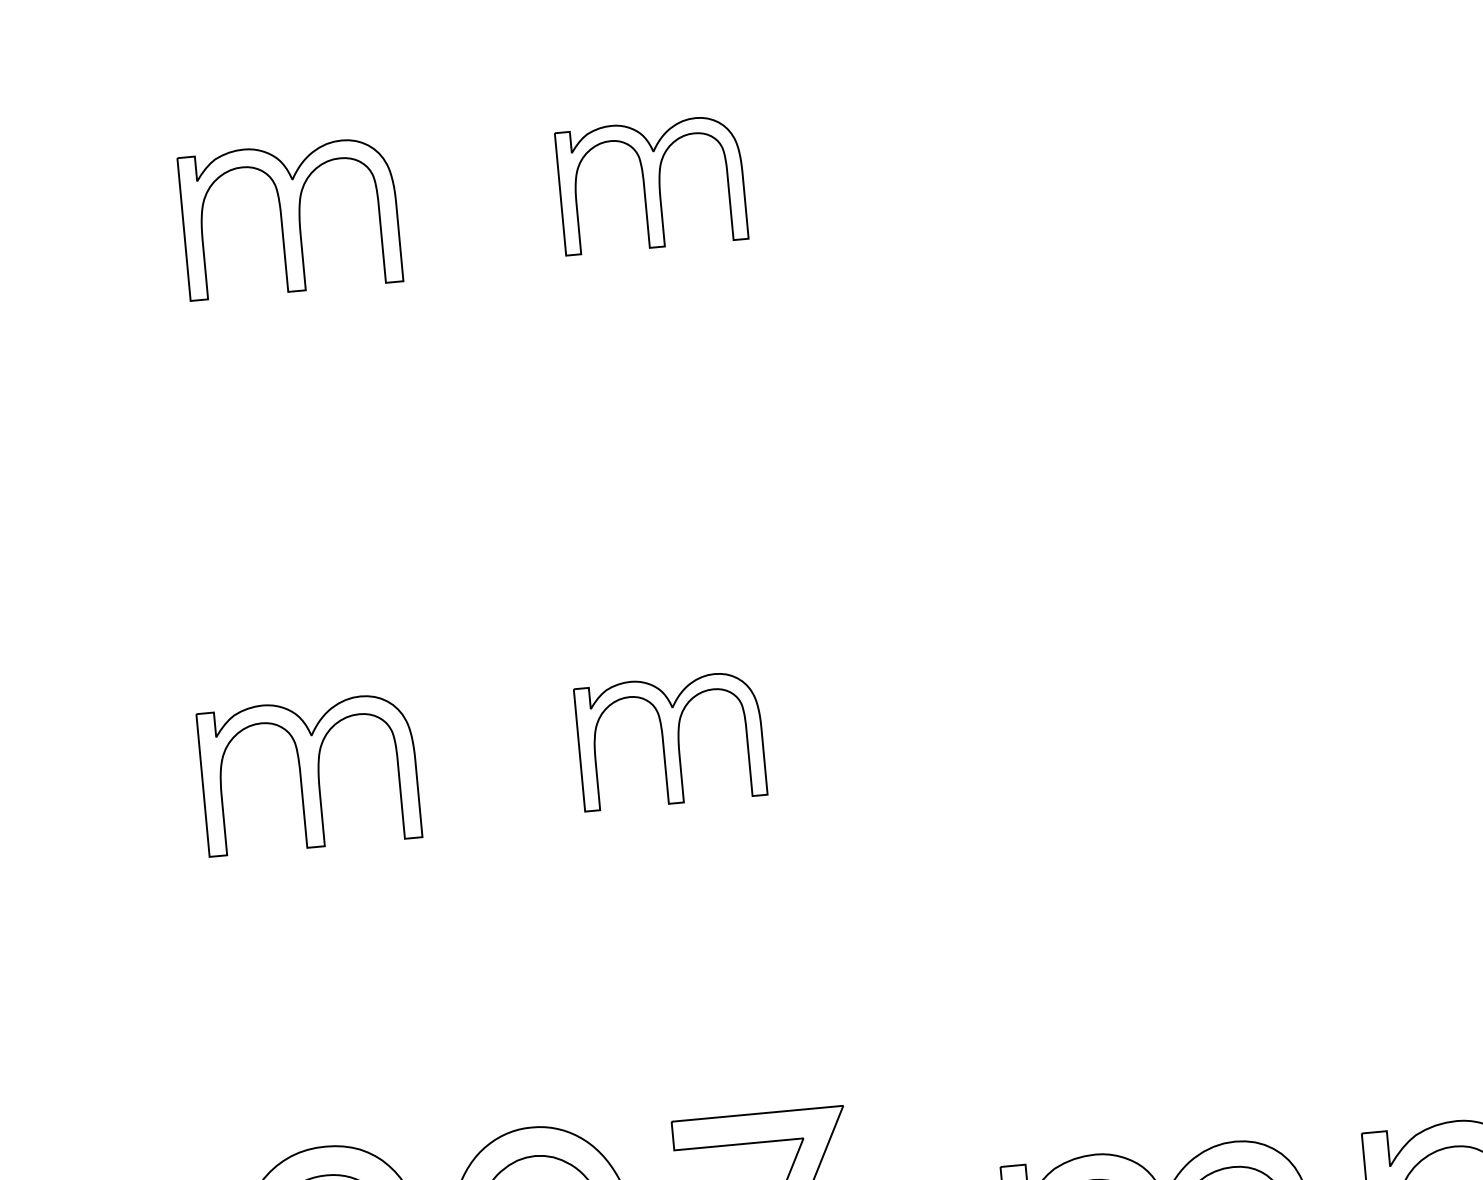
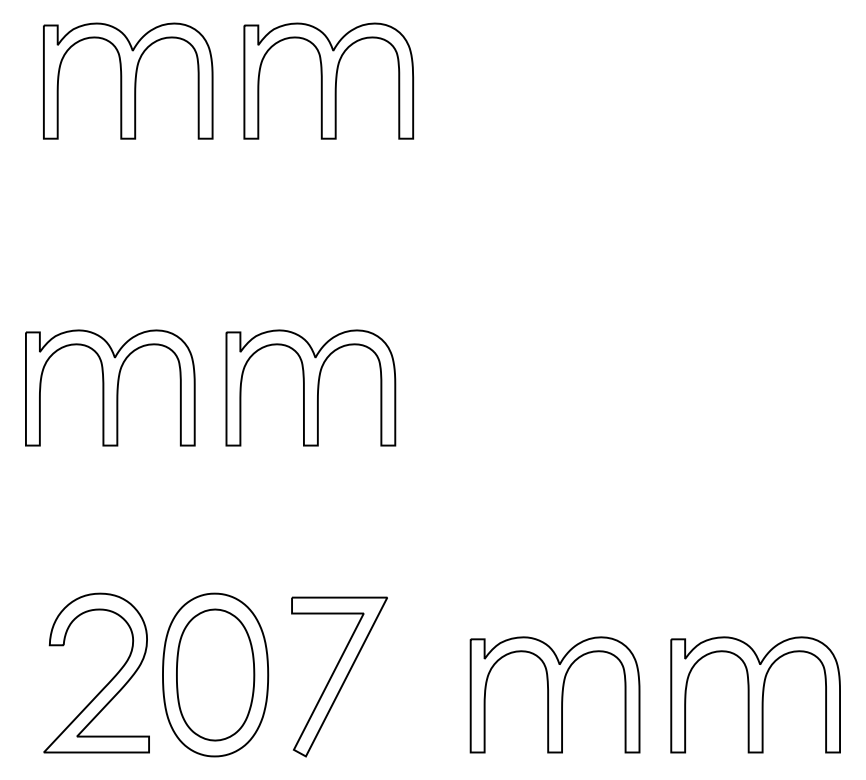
part: (650, 183) -> (328, 80), size x1.67
part: (290, 217) -> (128, 80), size x1.43
part: (669, 740) -> (310, 387), size x1.67
part: (309, 773) -> (110, 387), size x1.43

